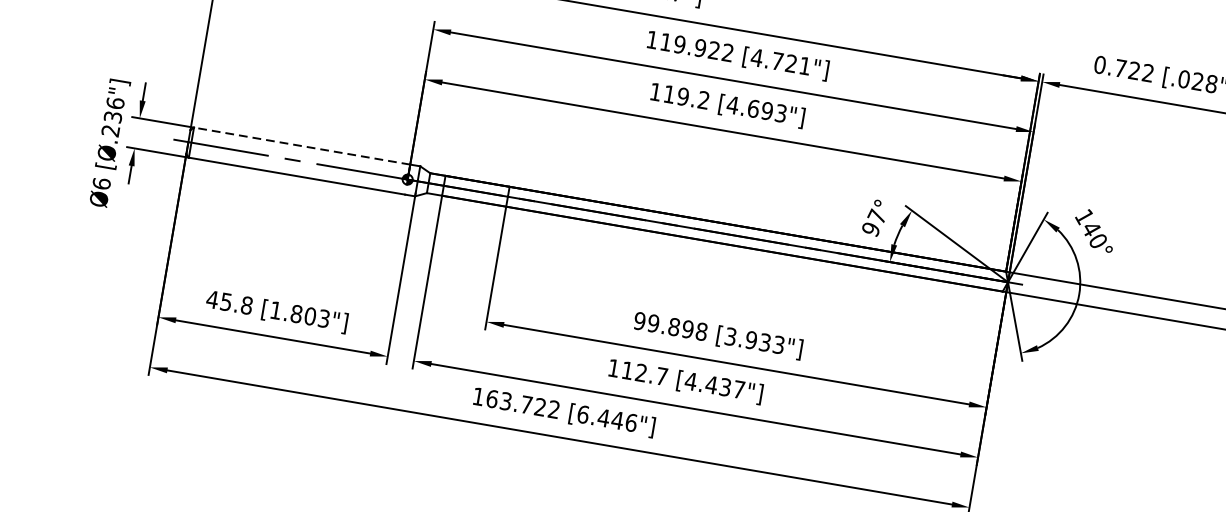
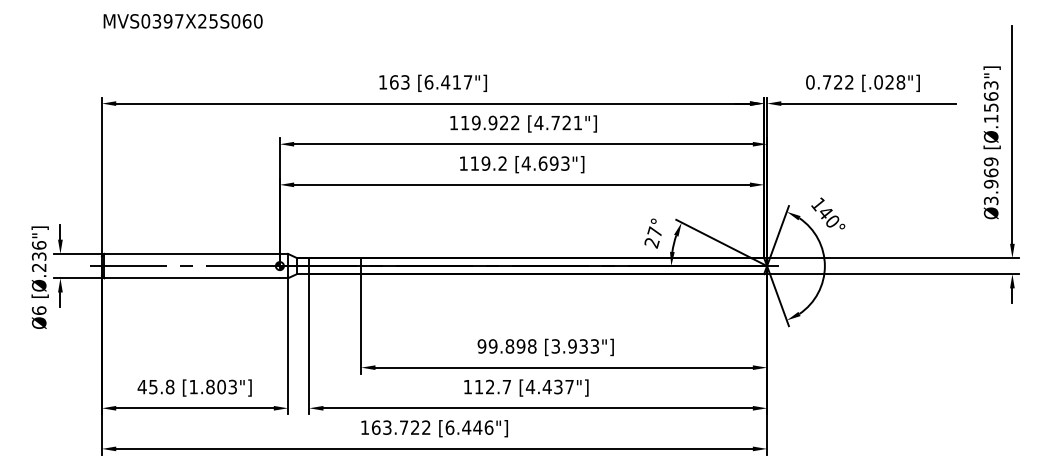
line: (302, 145) -> (192, 253), dashed -> solid
text: (870, 230) -> (651, 243), 97° -> 27°

